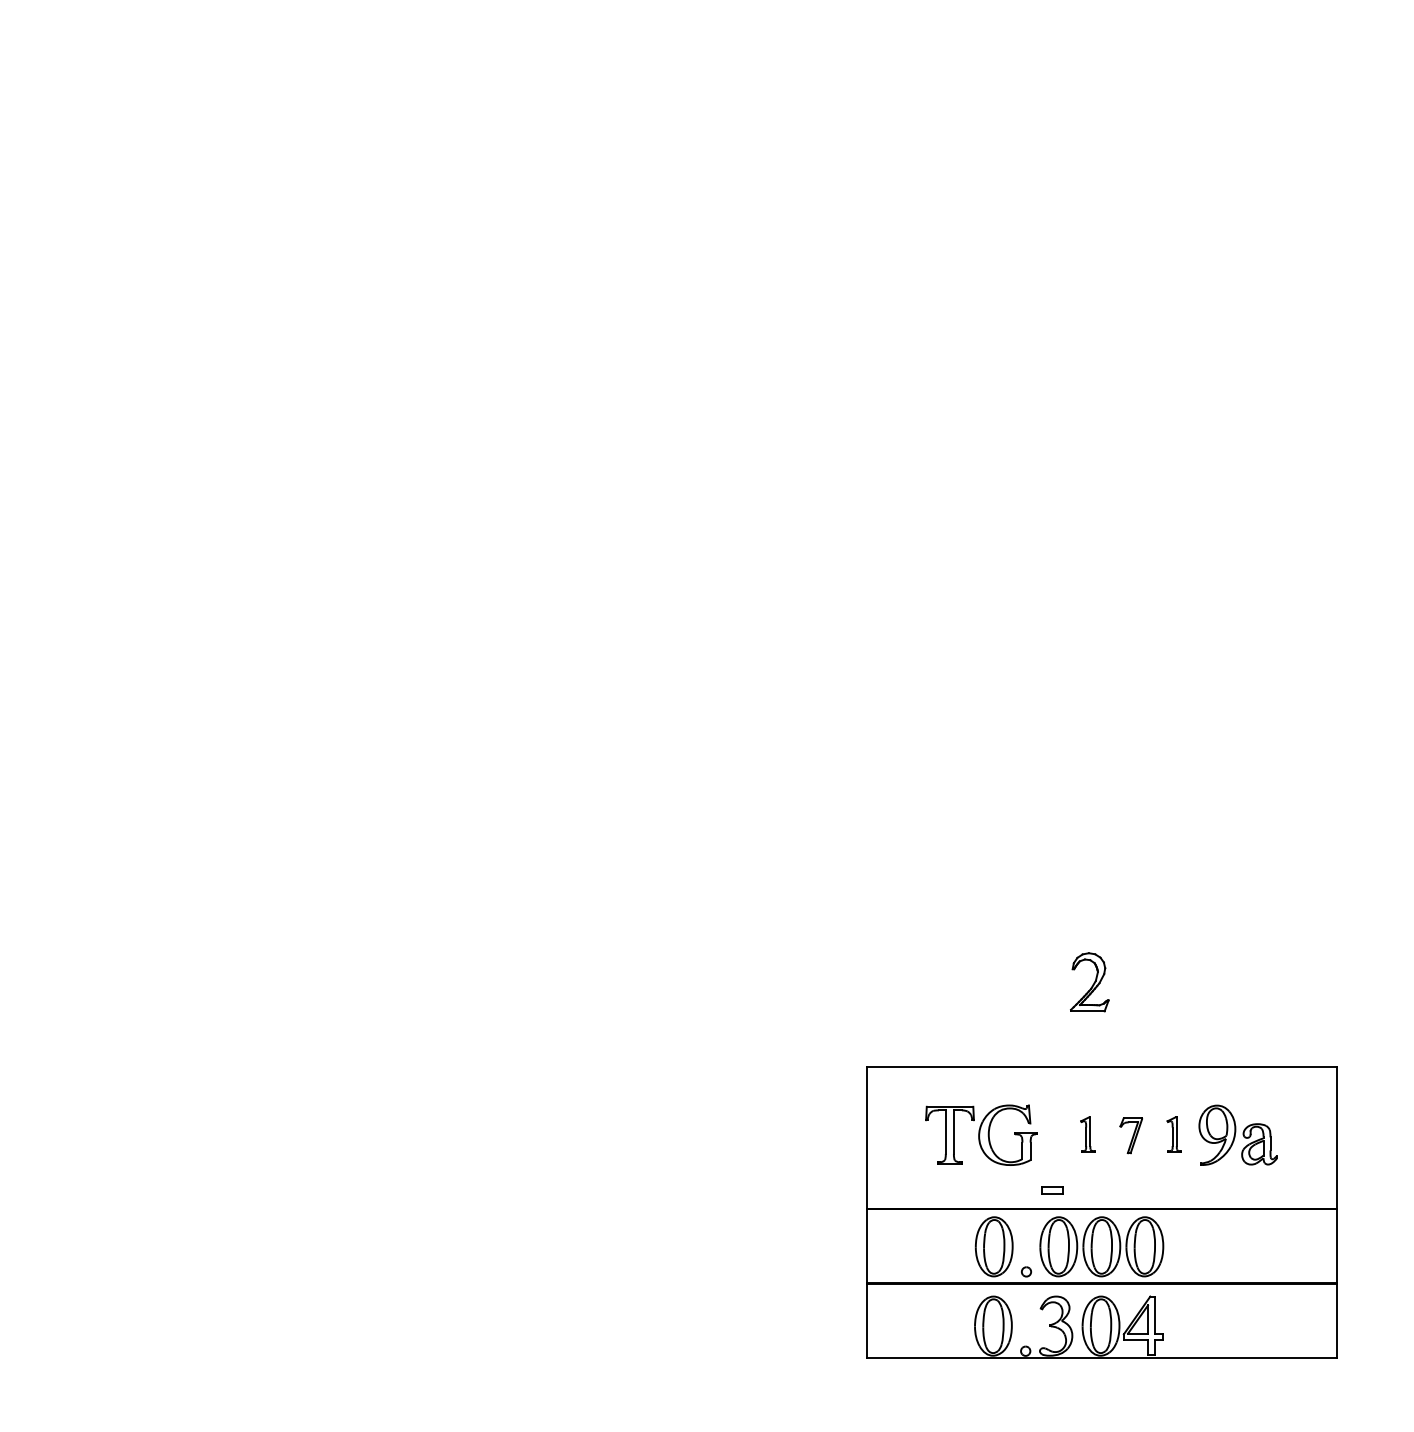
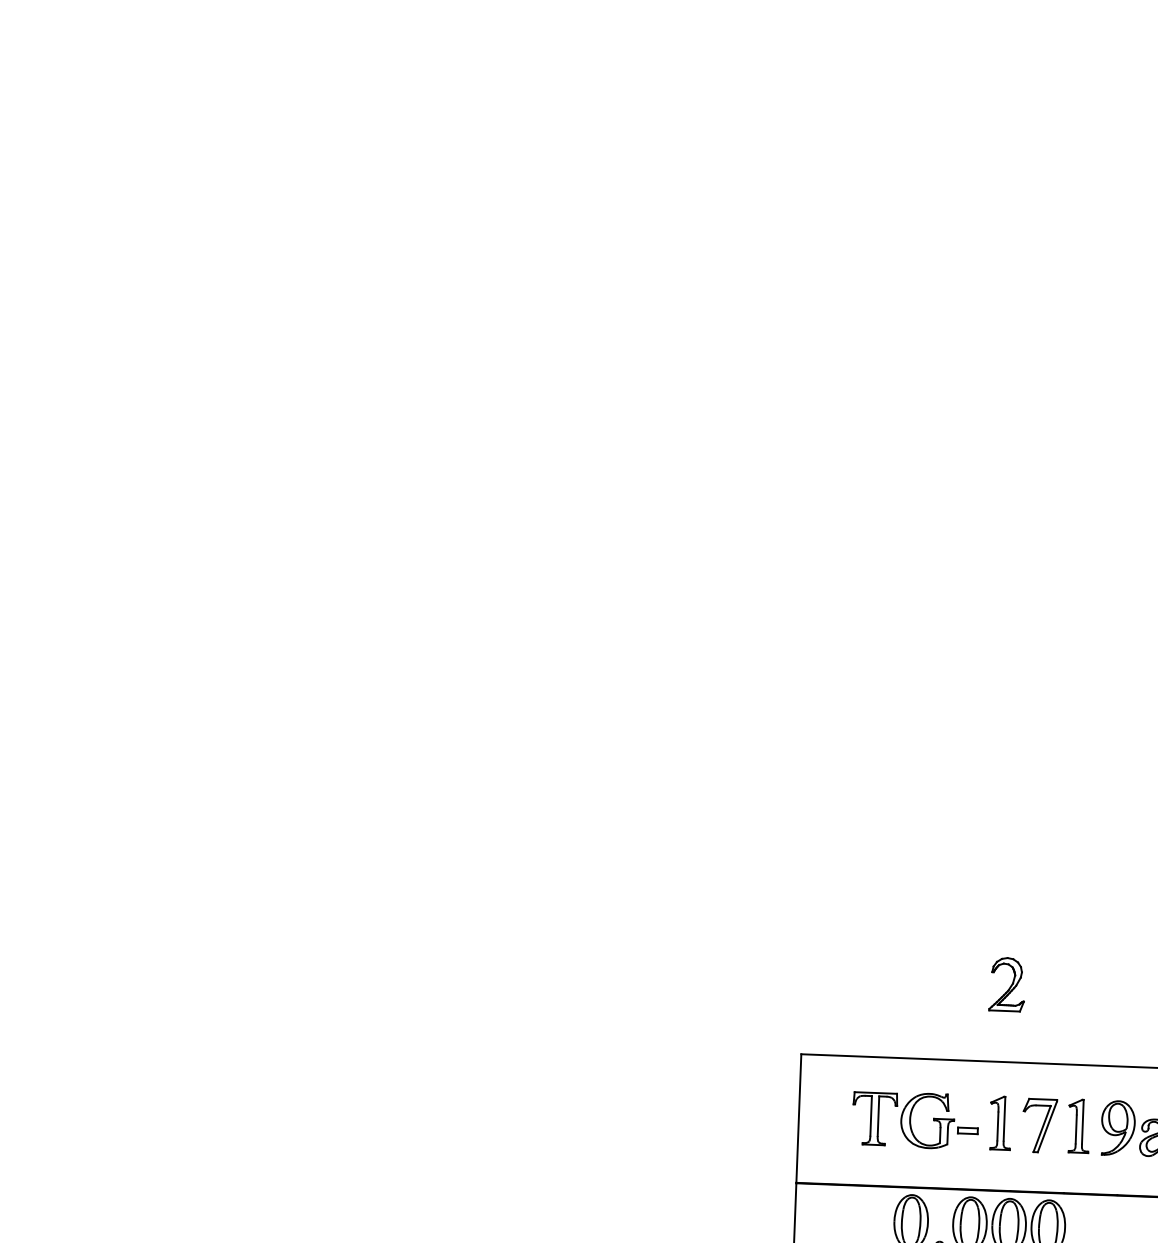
part: (1087, 1134) -> (1000, 1123), size x1.67
part: (1174, 1134) -> (1079, 1126), size x1.67
part: (1131, 1135) -> (1040, 1125), size x1.67
part: (1052, 1190) -> (967, 1130), moved

